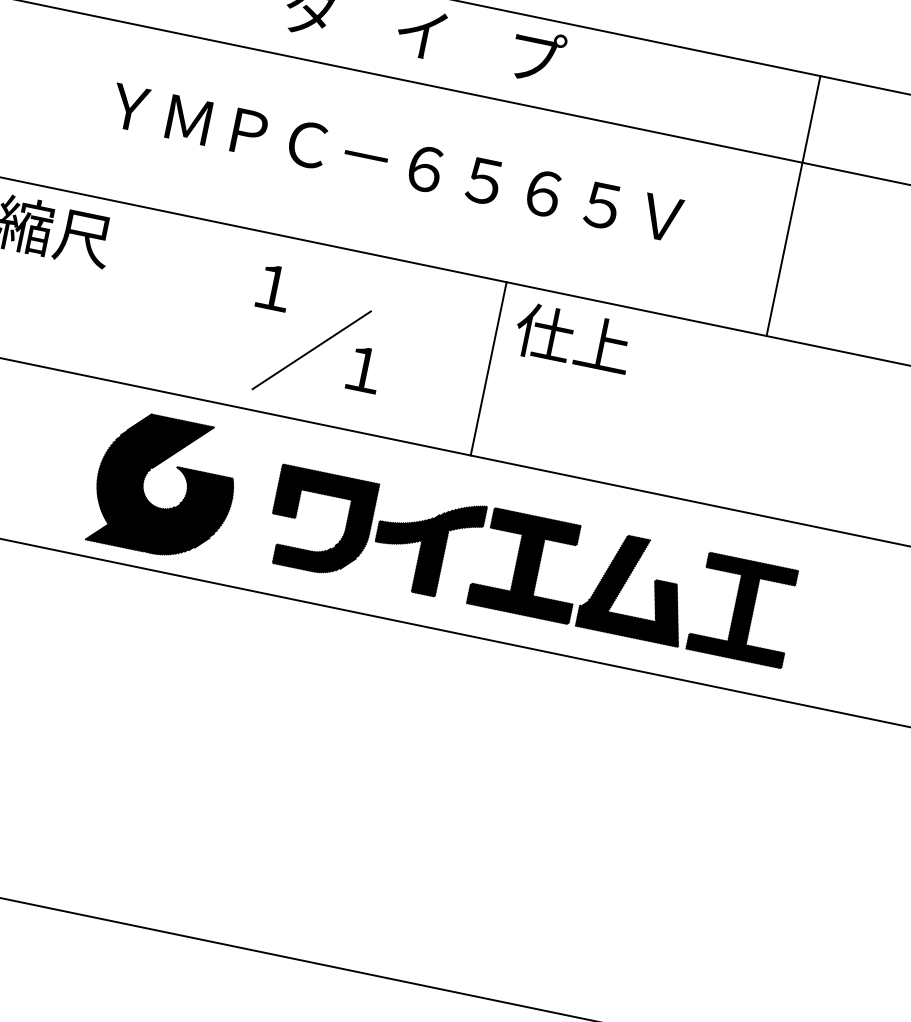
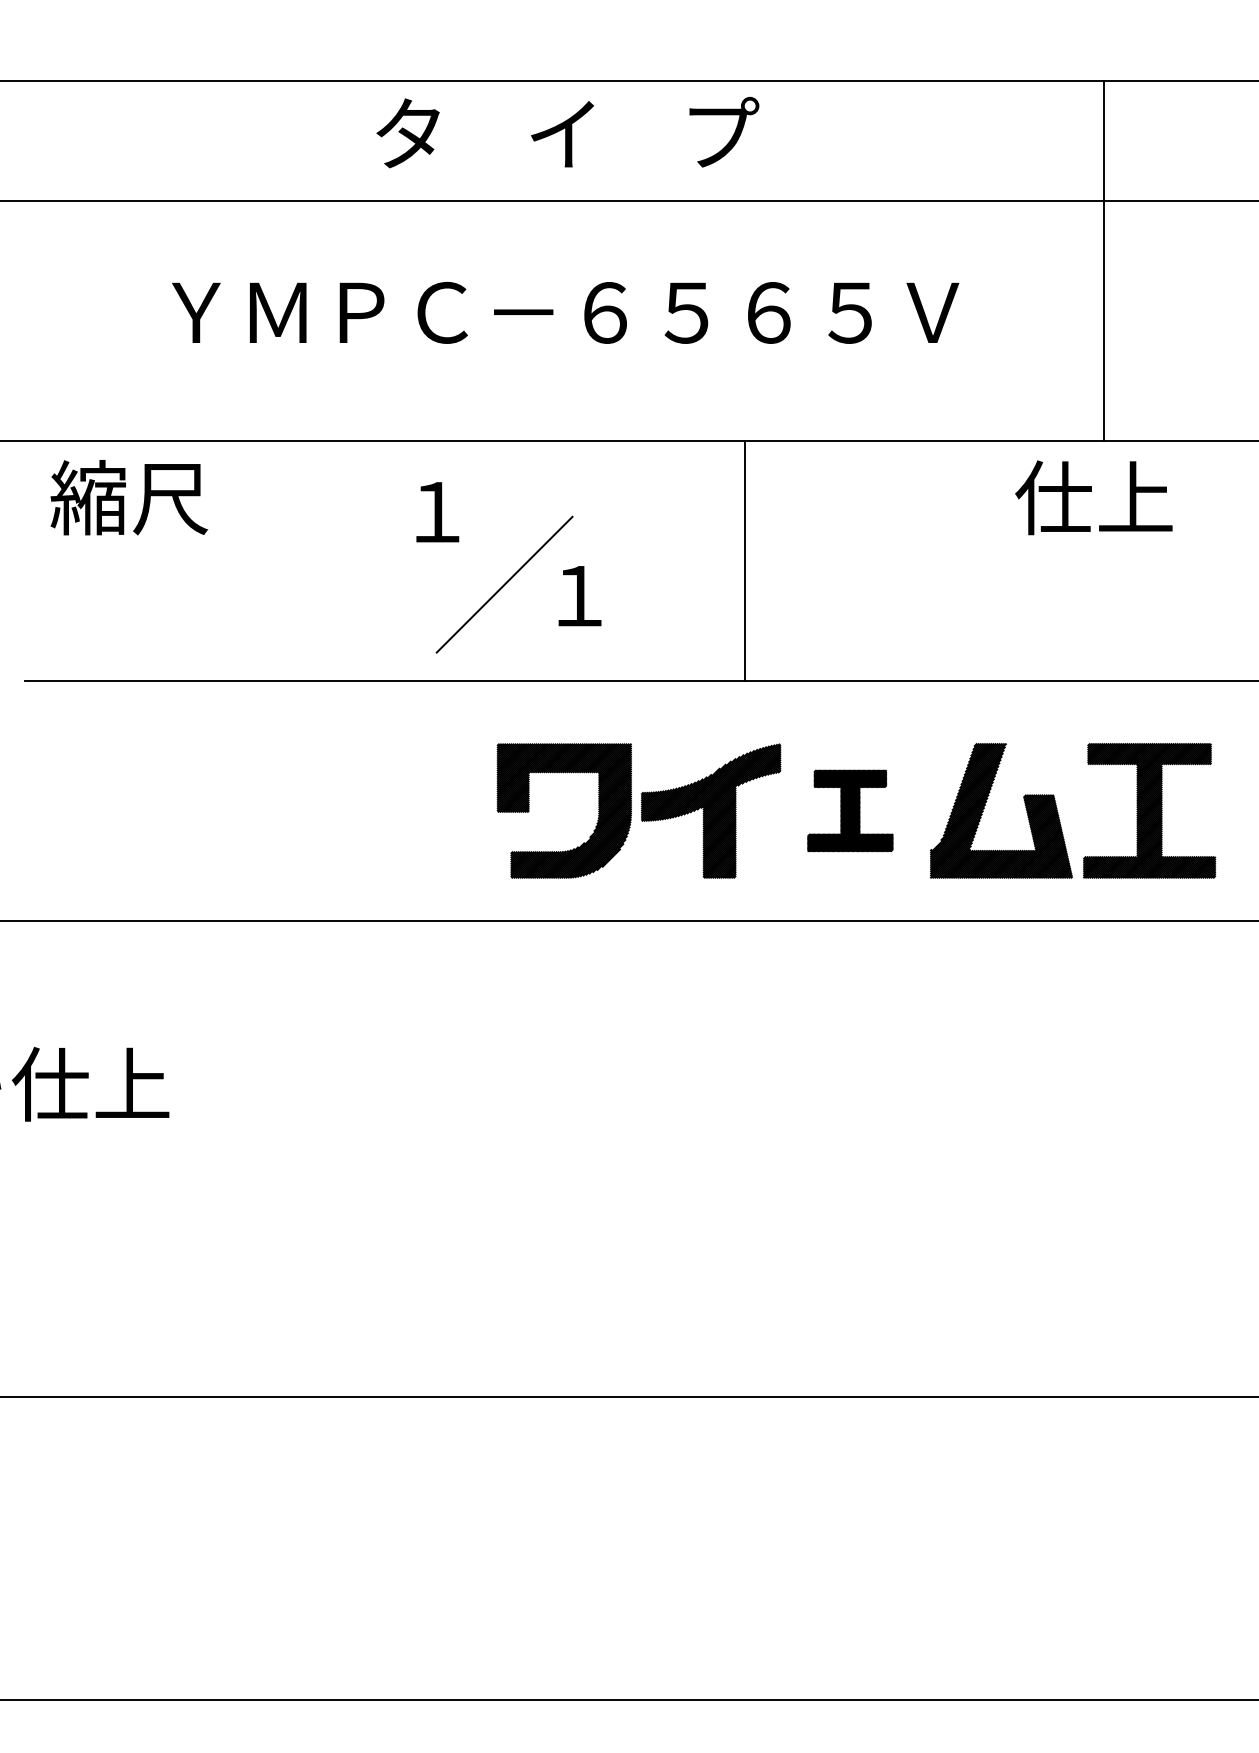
text: (573, 338) -> (1093, 497), moved
part: (177, 468) -> (358, 778), removed
part: (527, 565) -> (850, 810), size x0.6

